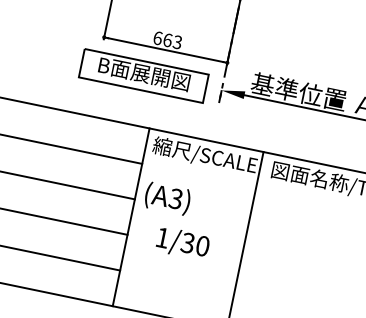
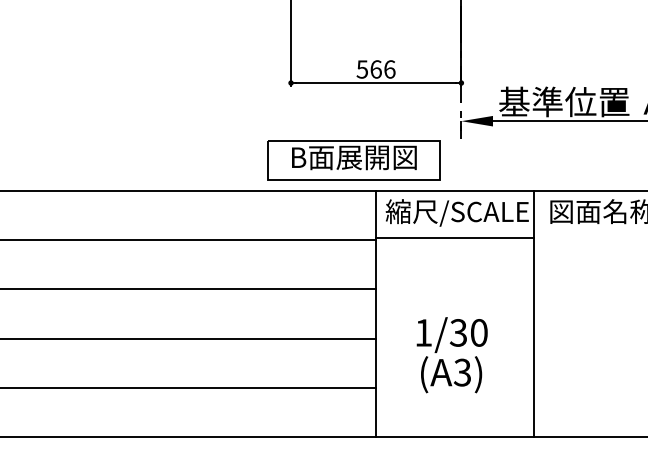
text: (167, 40) -> (375, 69), 663 -> 566
part: (143, 75) -> (353, 160), moved
line: (199, 173) -> (454, 237), added
text: (167, 198) -> (451, 374), moved

